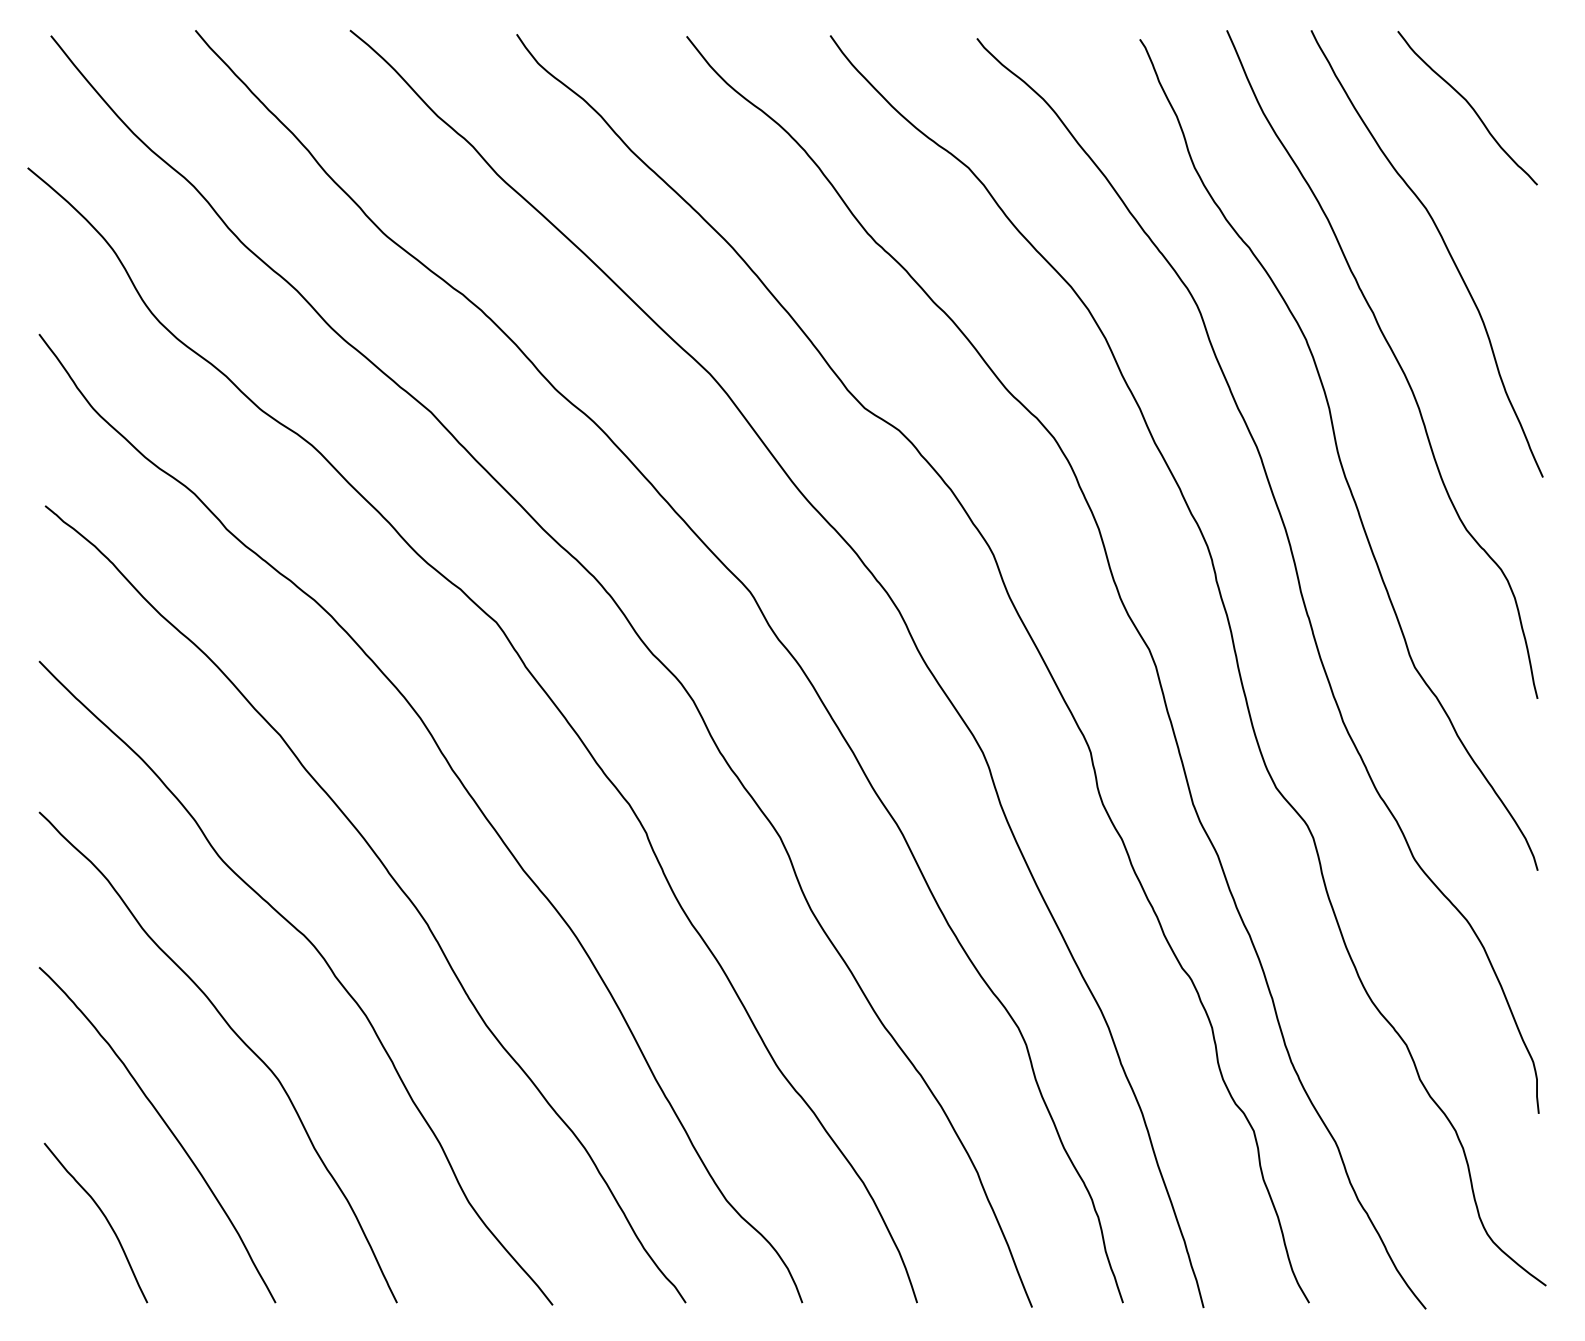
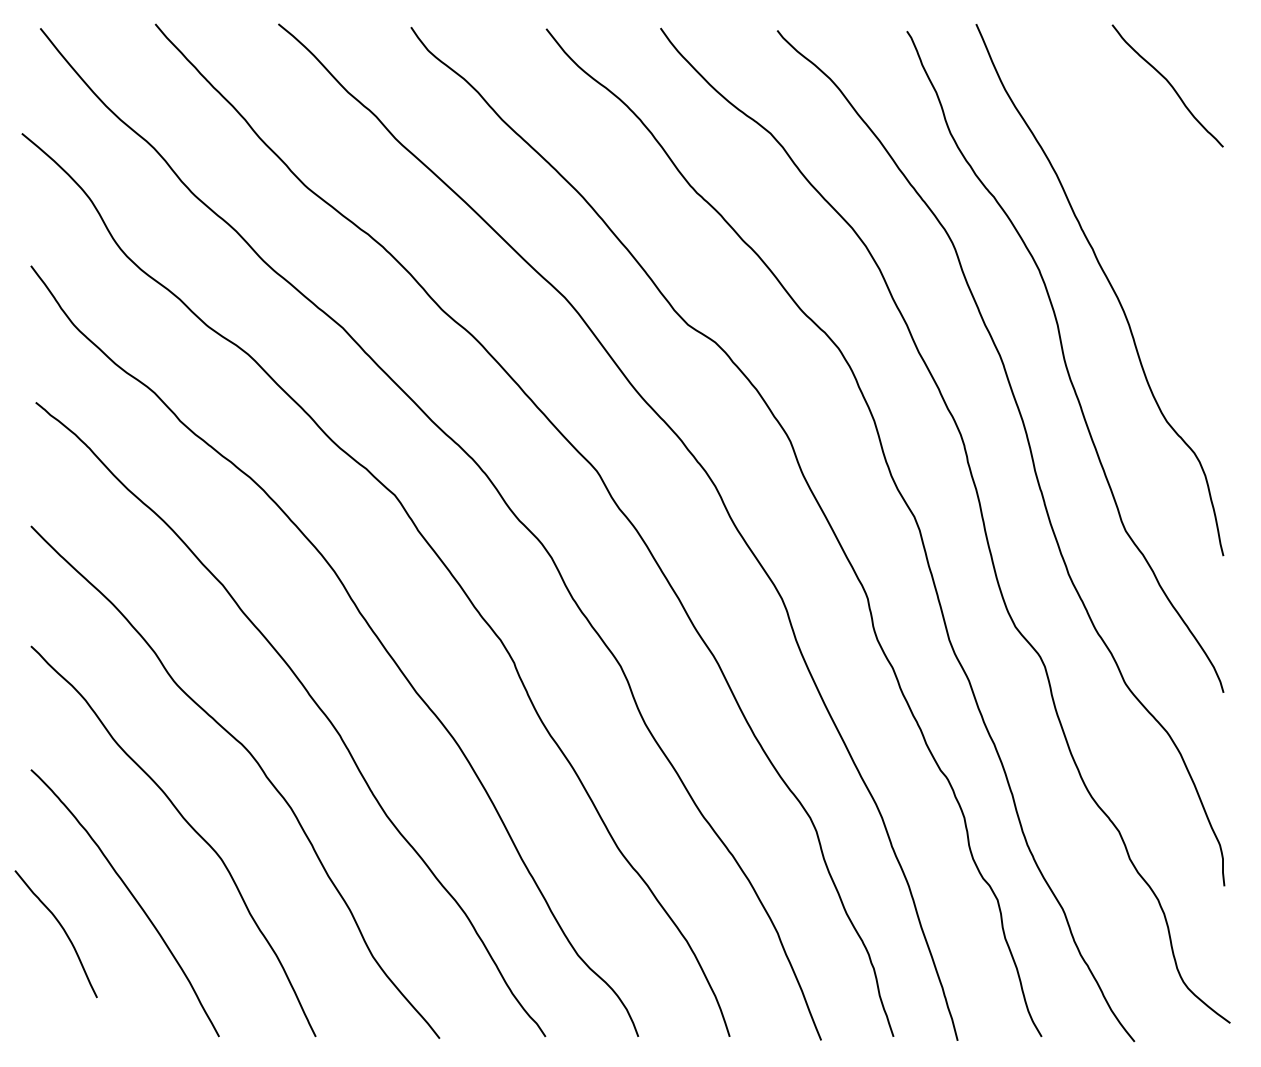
curve: (1444, 245) -> (1149, 195), removed
curve: (105, 1219) -> (63, 931), moved

